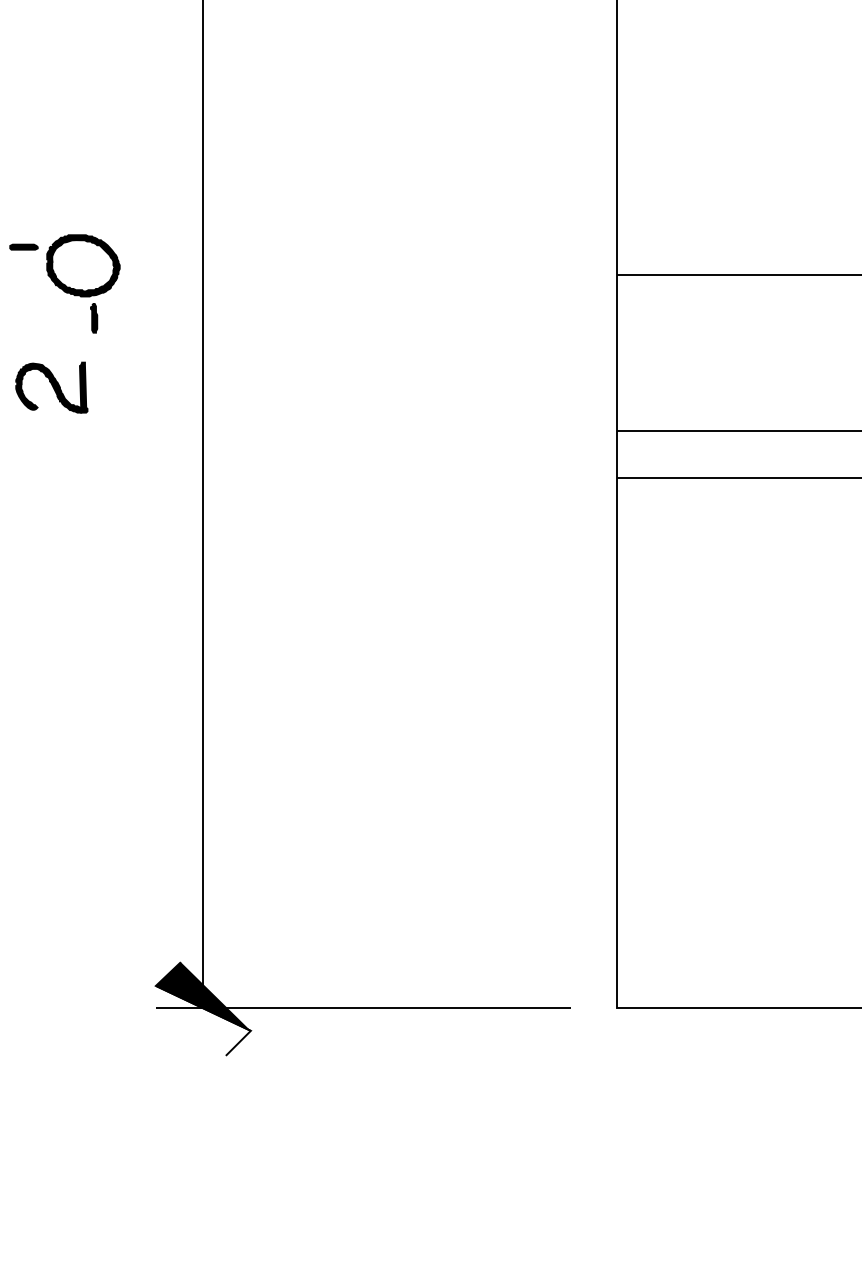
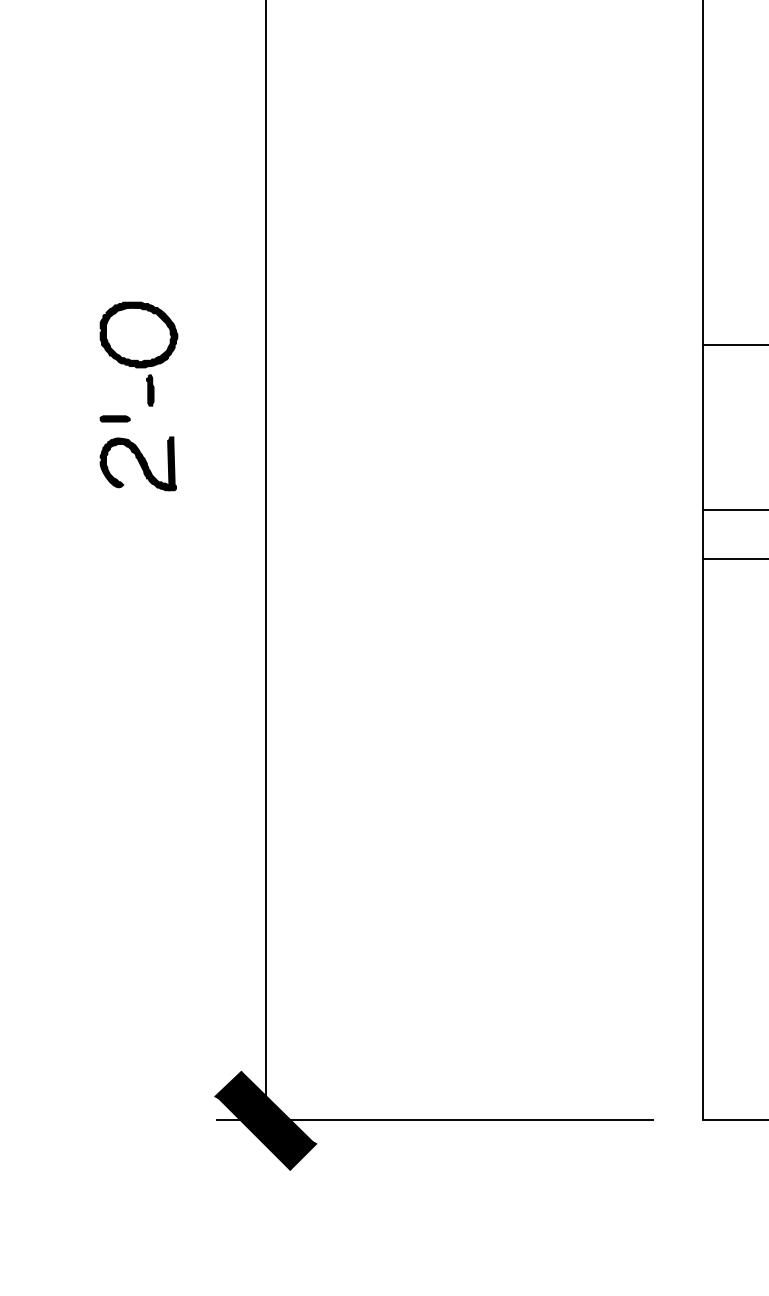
part: (23, 246) -> (114, 418), moved
part: (51, 387) -> (137, 463), moved
fill: (202, 1020) -> (264, 1133), added

